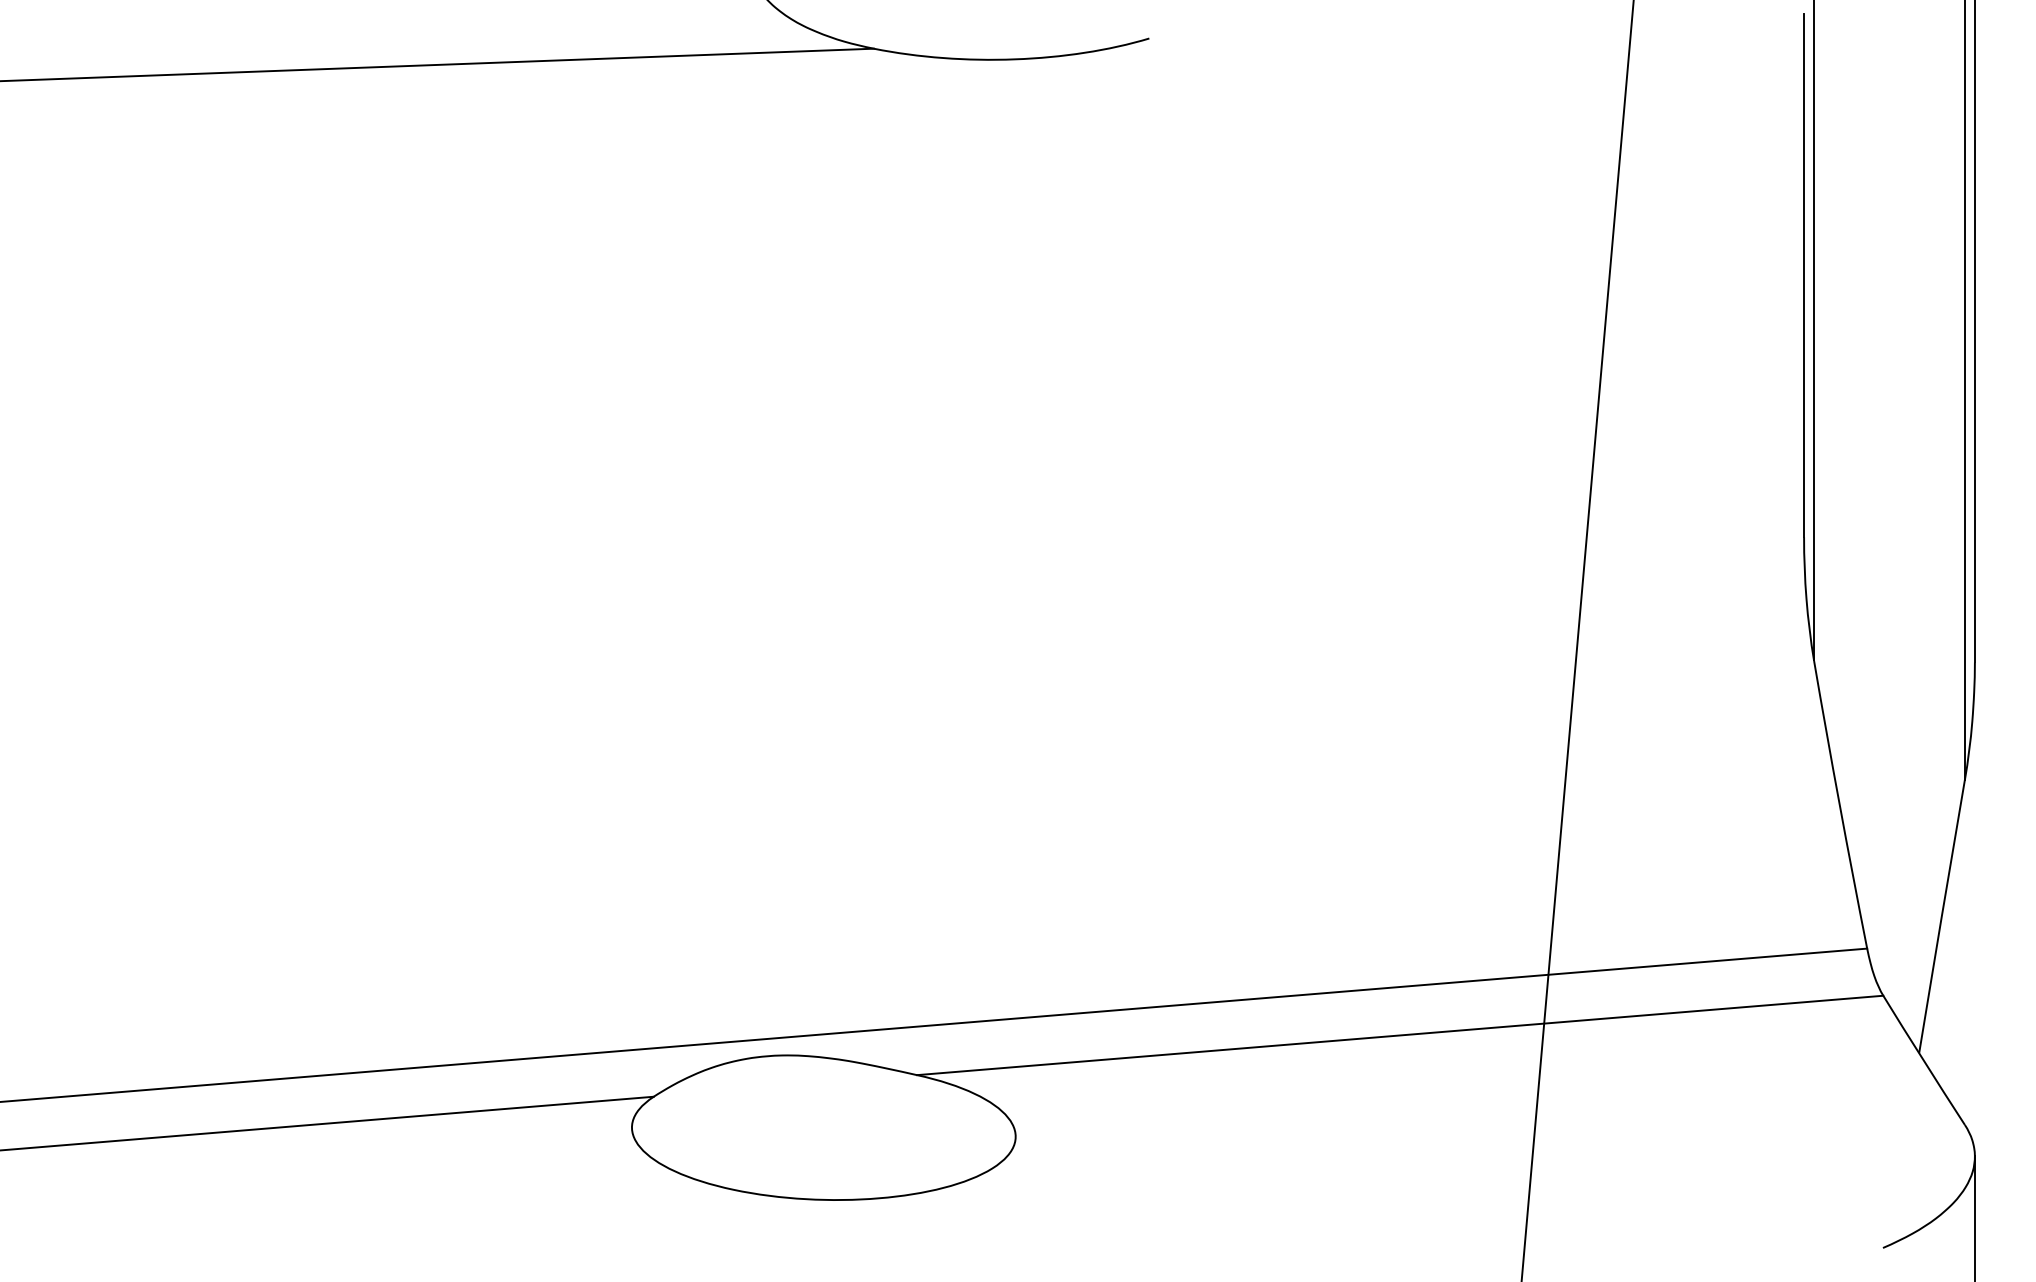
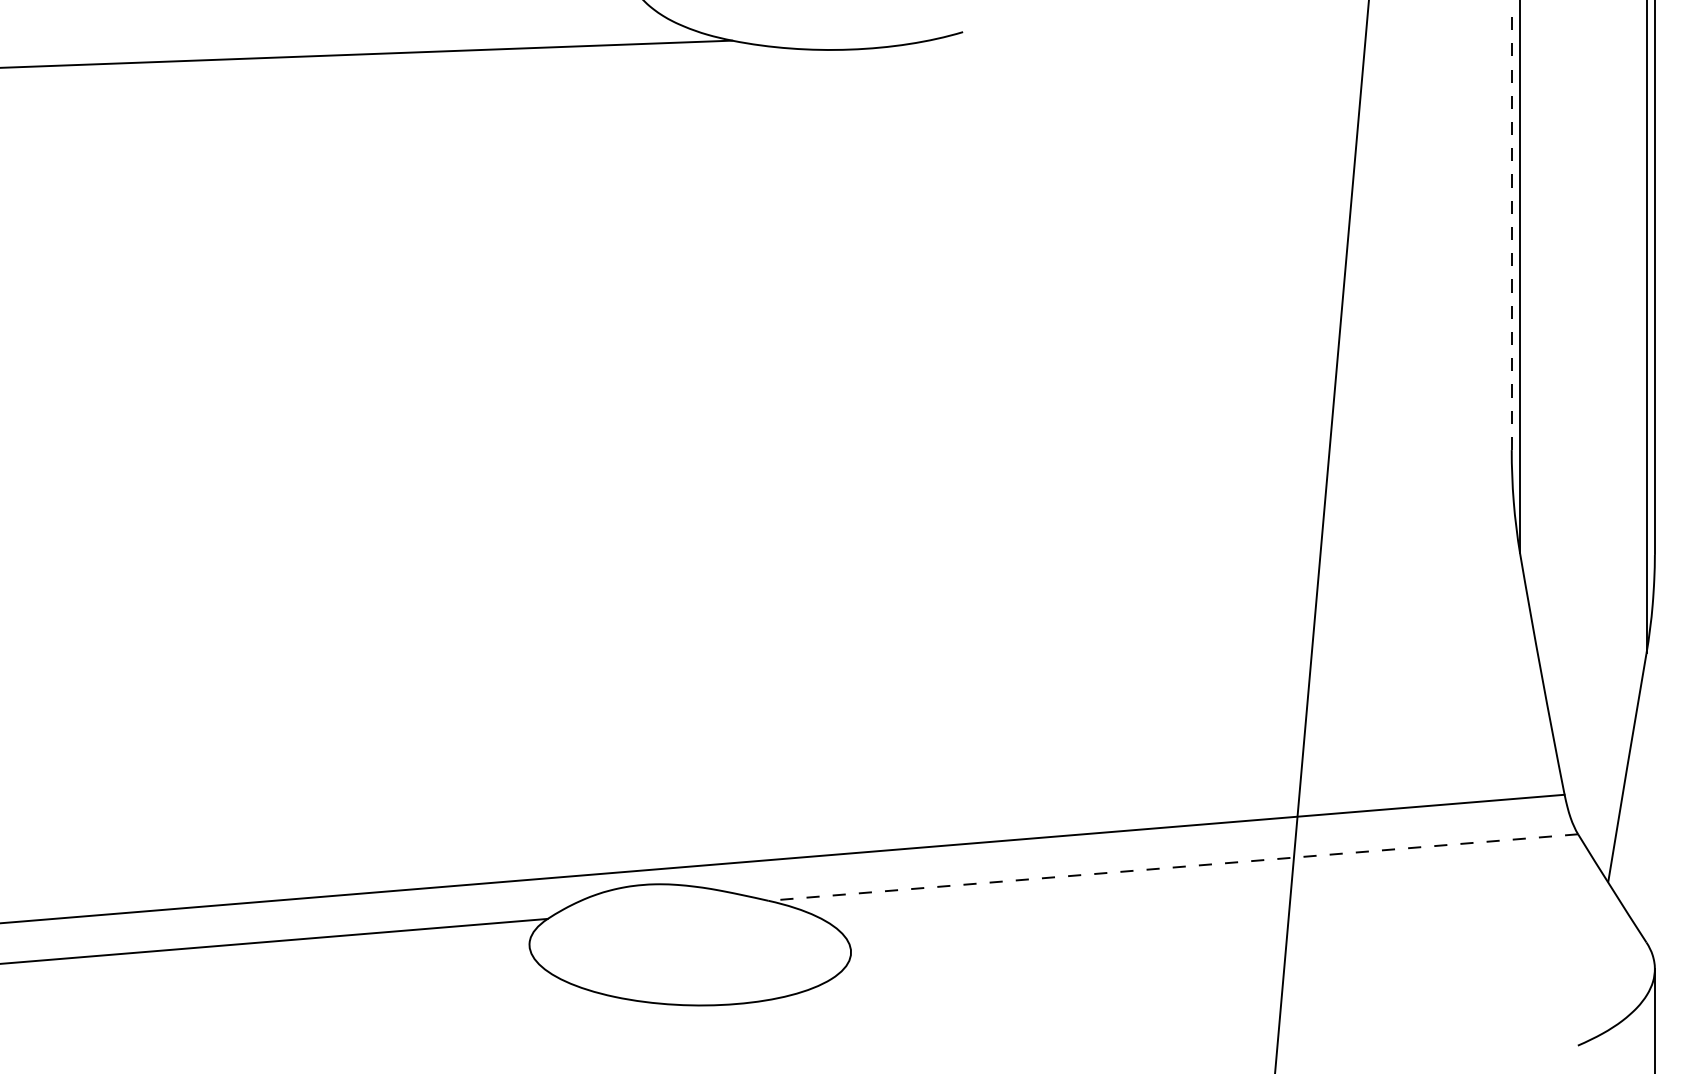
line: (1804, 275) -> (1512, 230), solid -> dashed
line: (1400, 1035) -> (1173, 867), solid -> dashed

